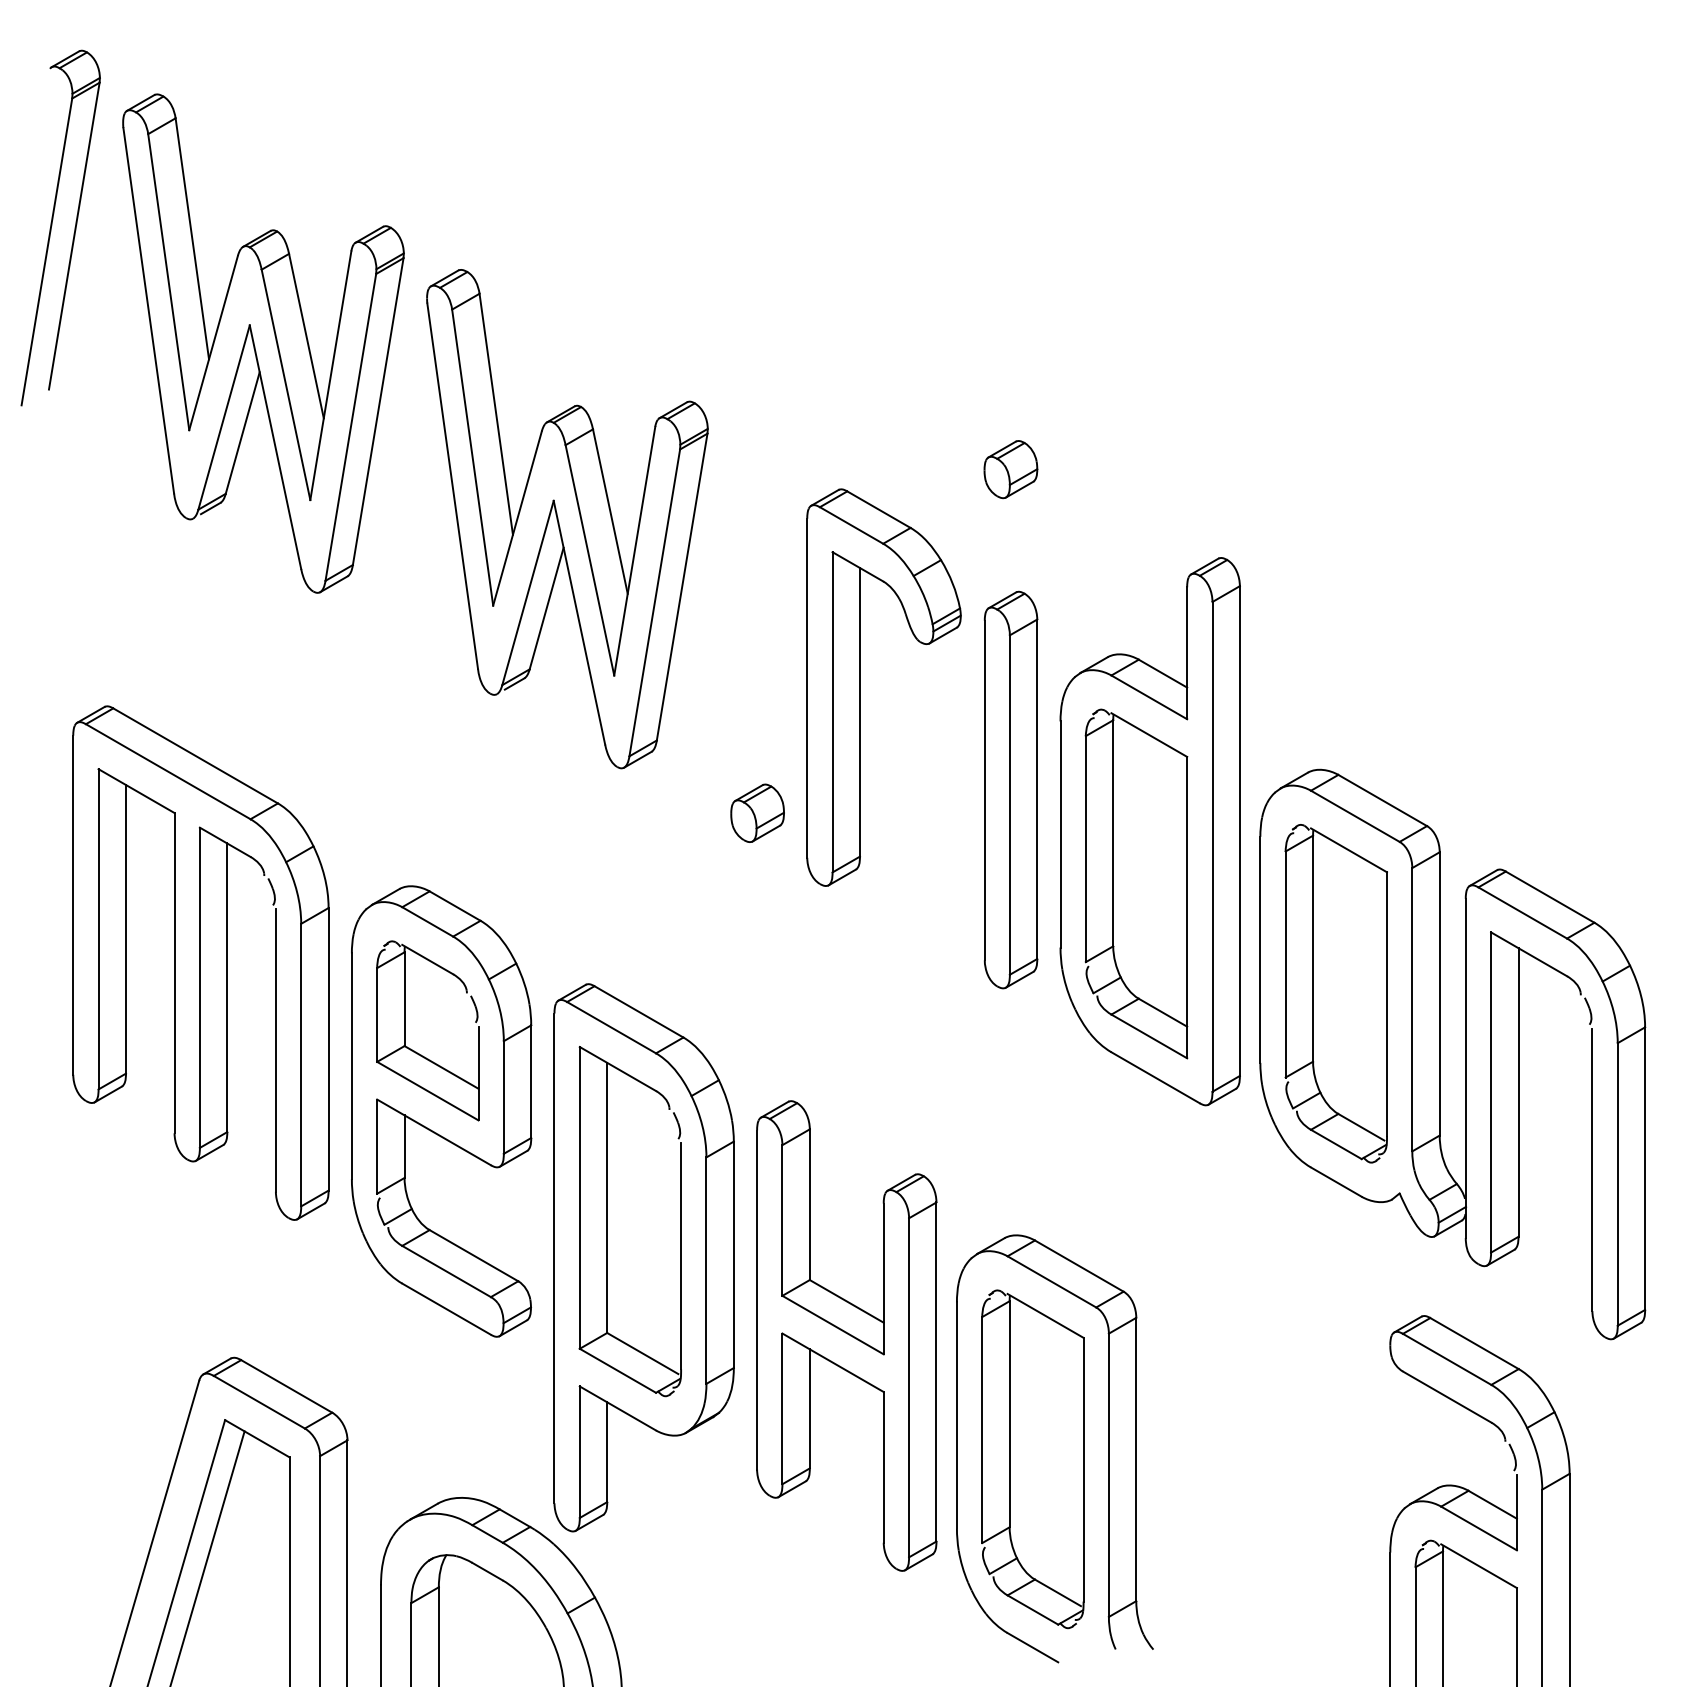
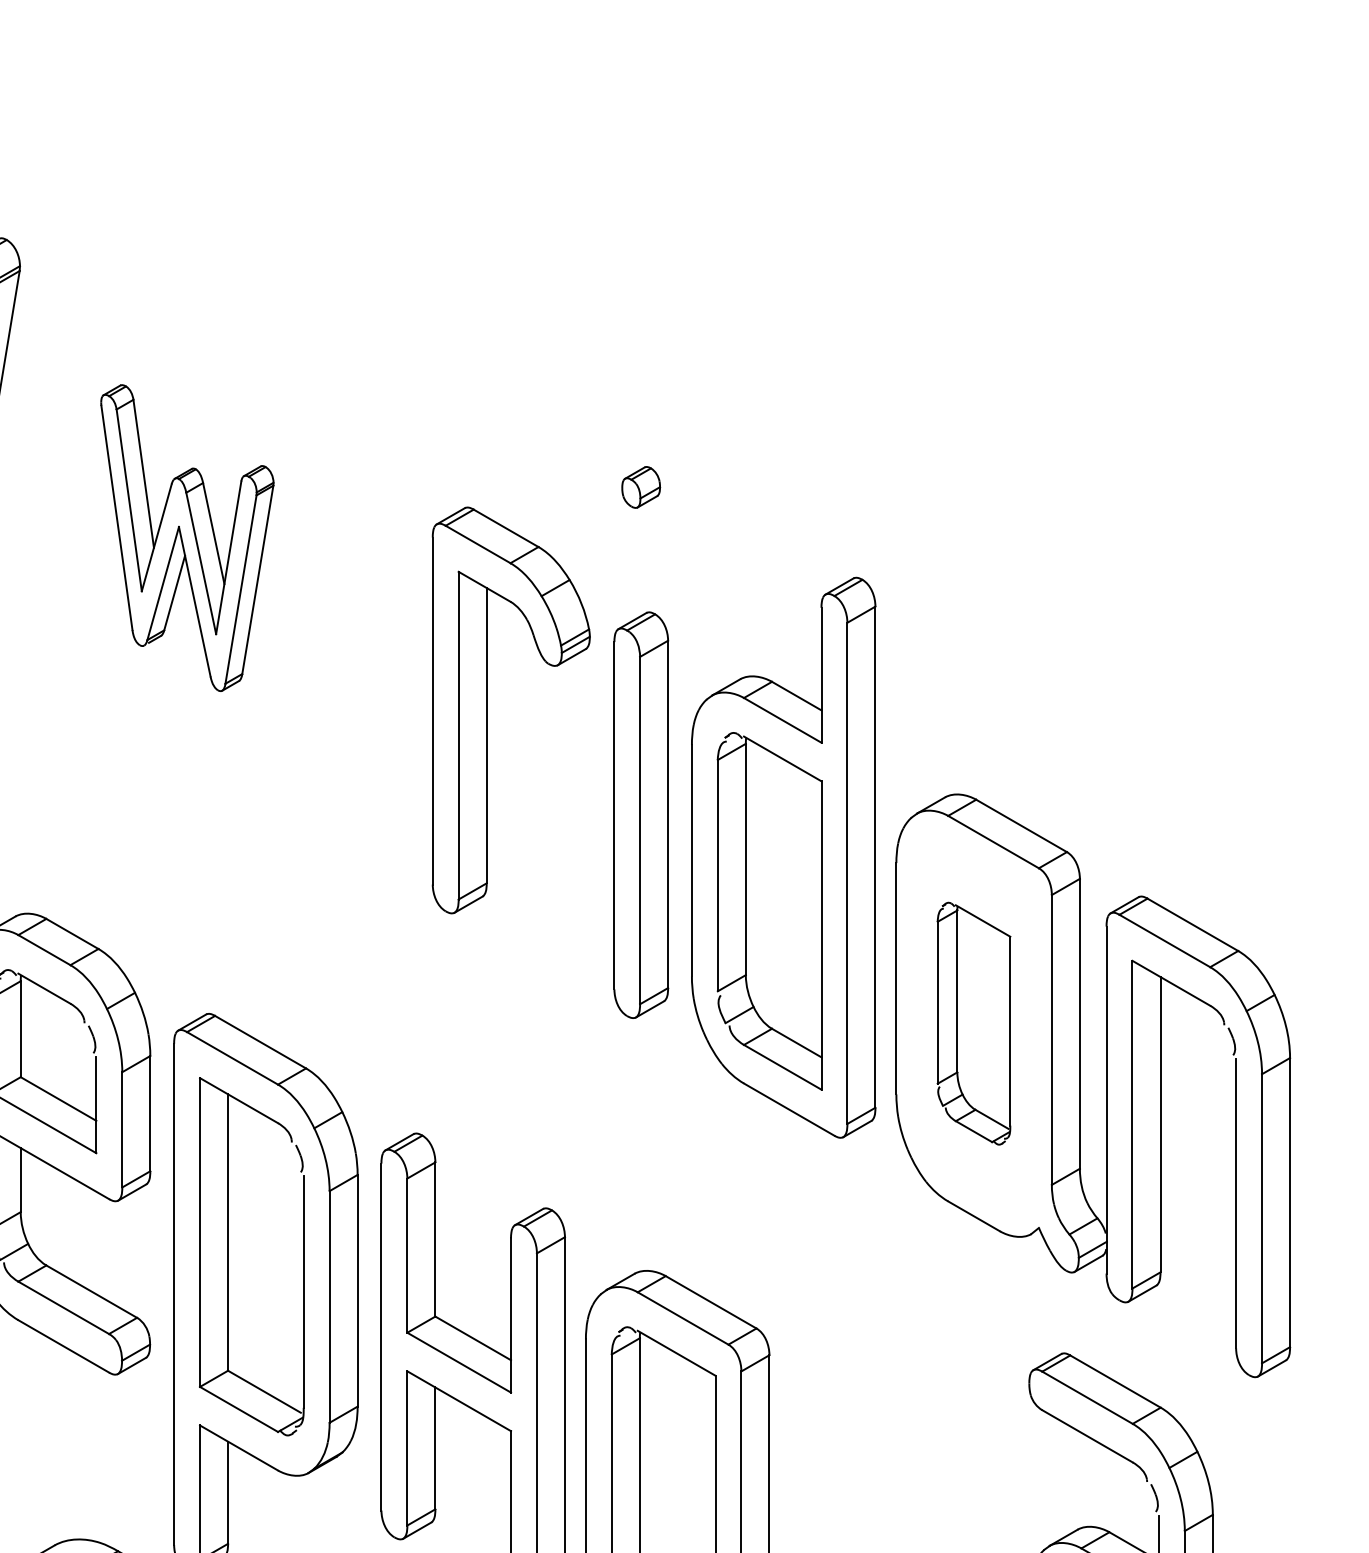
part: (1010, 469) -> (640, 487), size x0.7
part: (567, 519) -> (187, 538), size x0.6
part: (757, 812) -> (381, 838), removed
part: (1335, 993) -> (973, 1023), size x0.7

